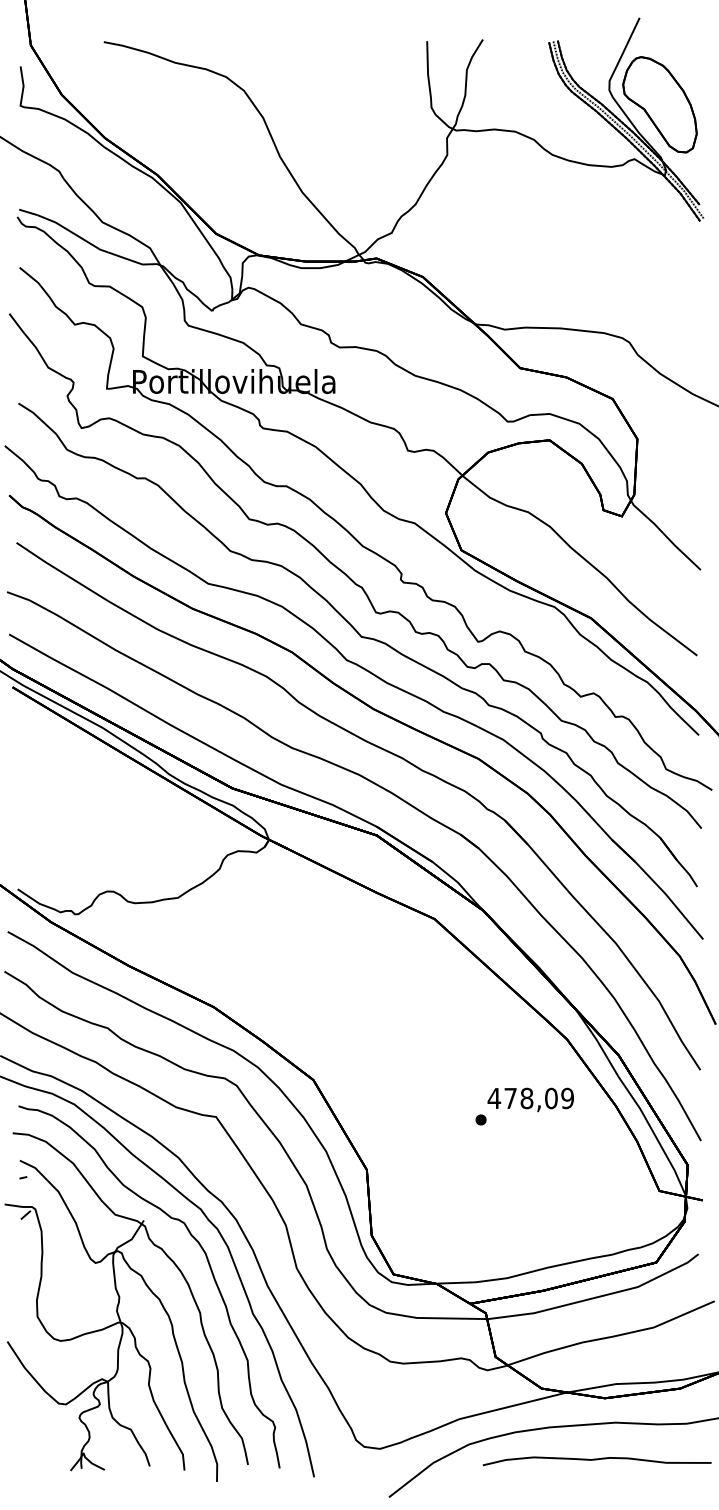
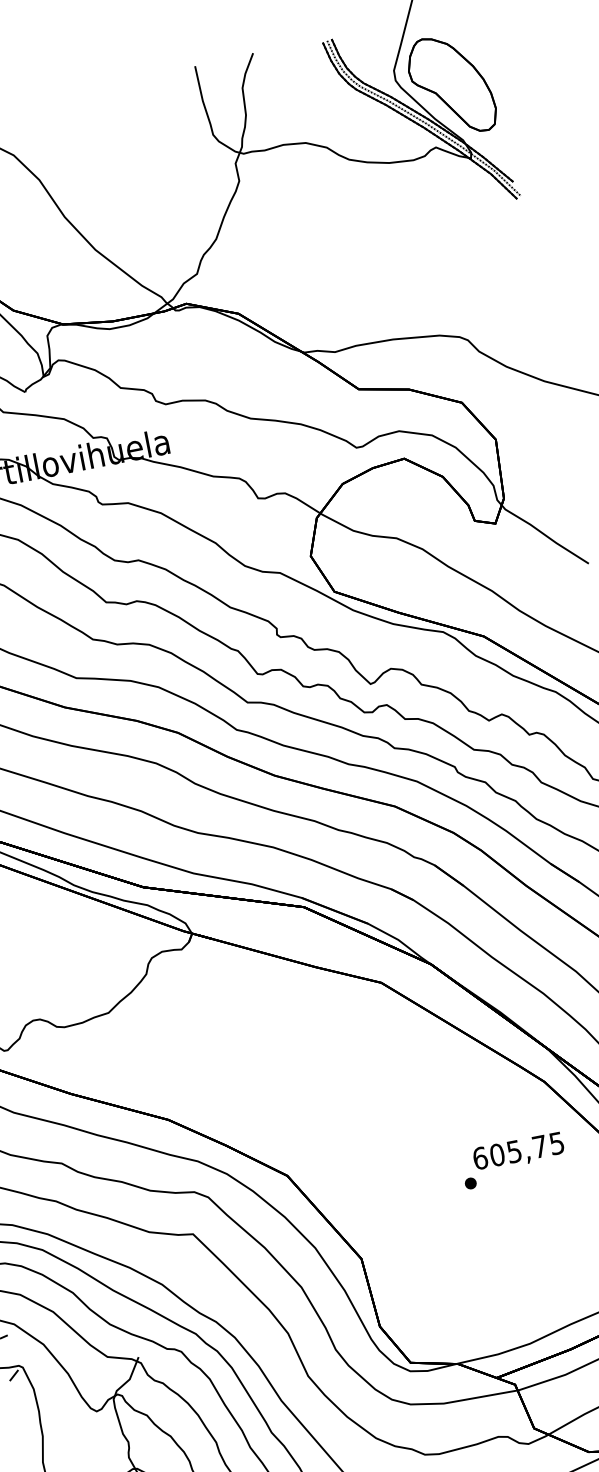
text: (530, 1098) -> (518, 1150), 478,09 -> 605,75

